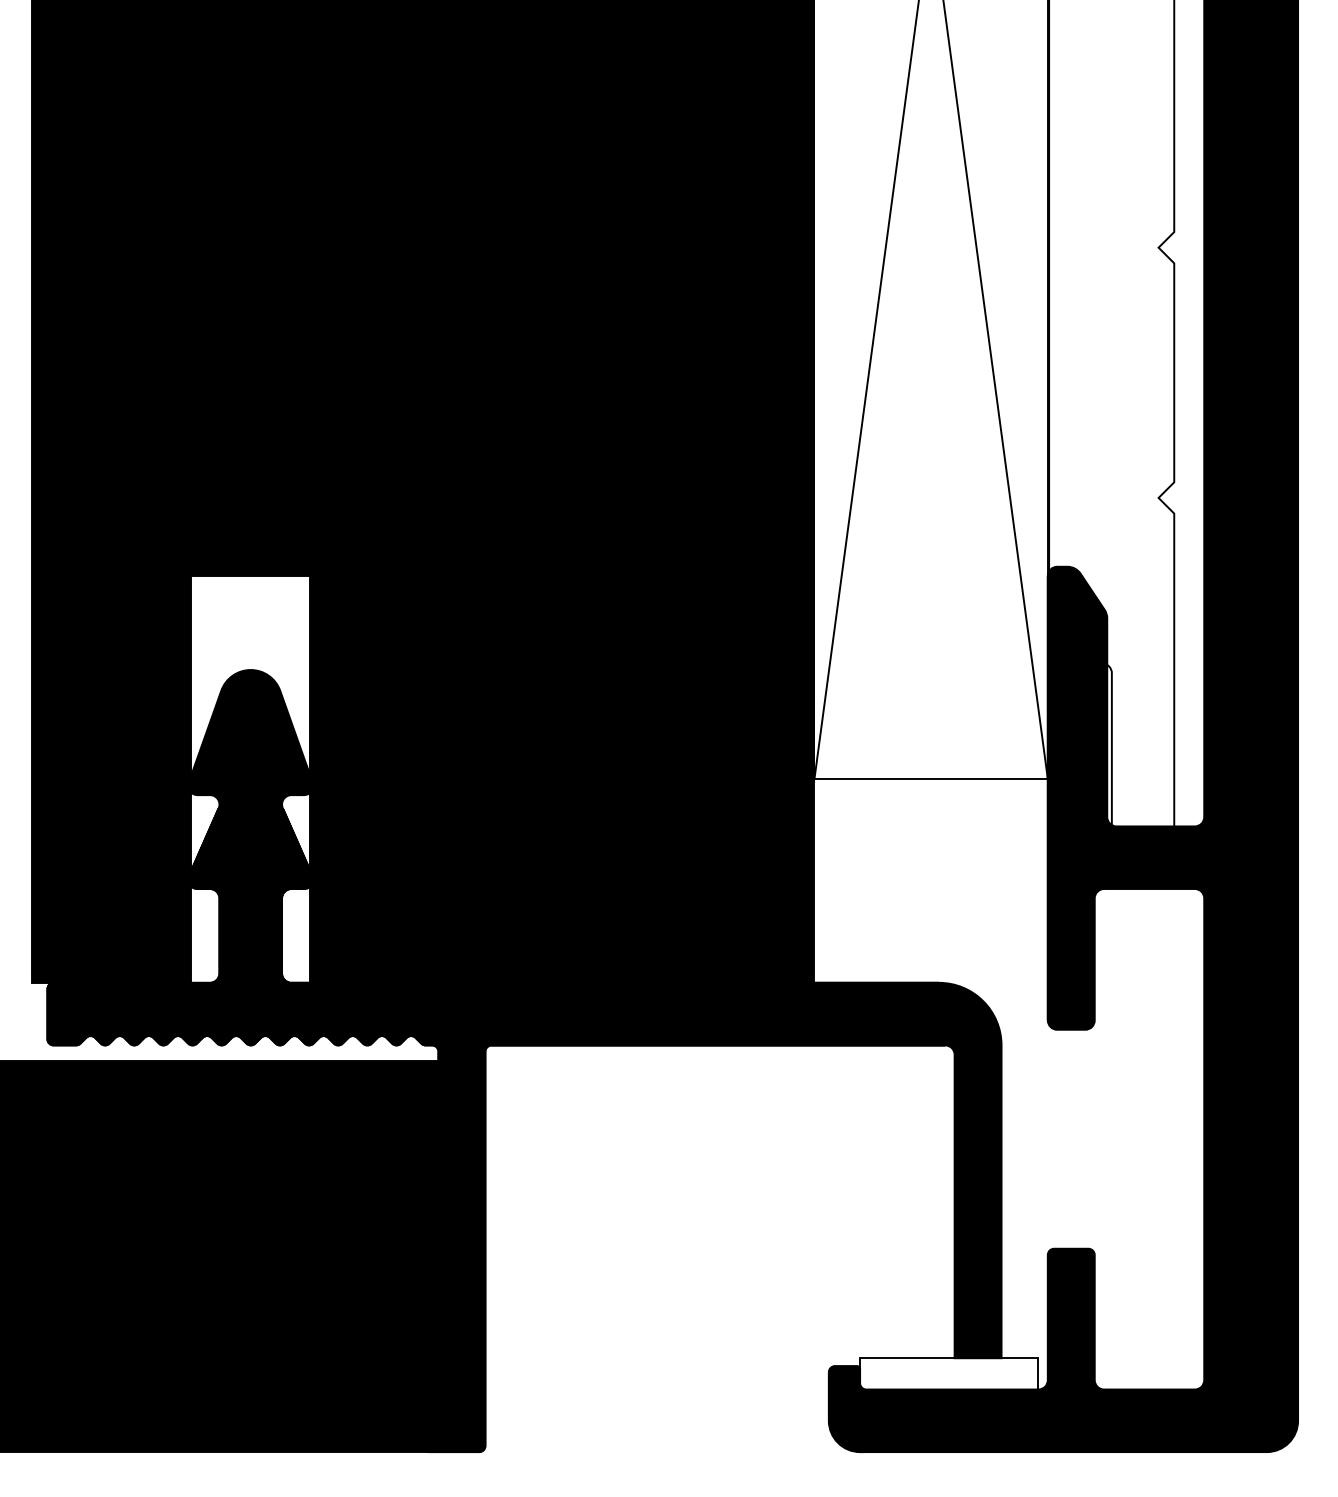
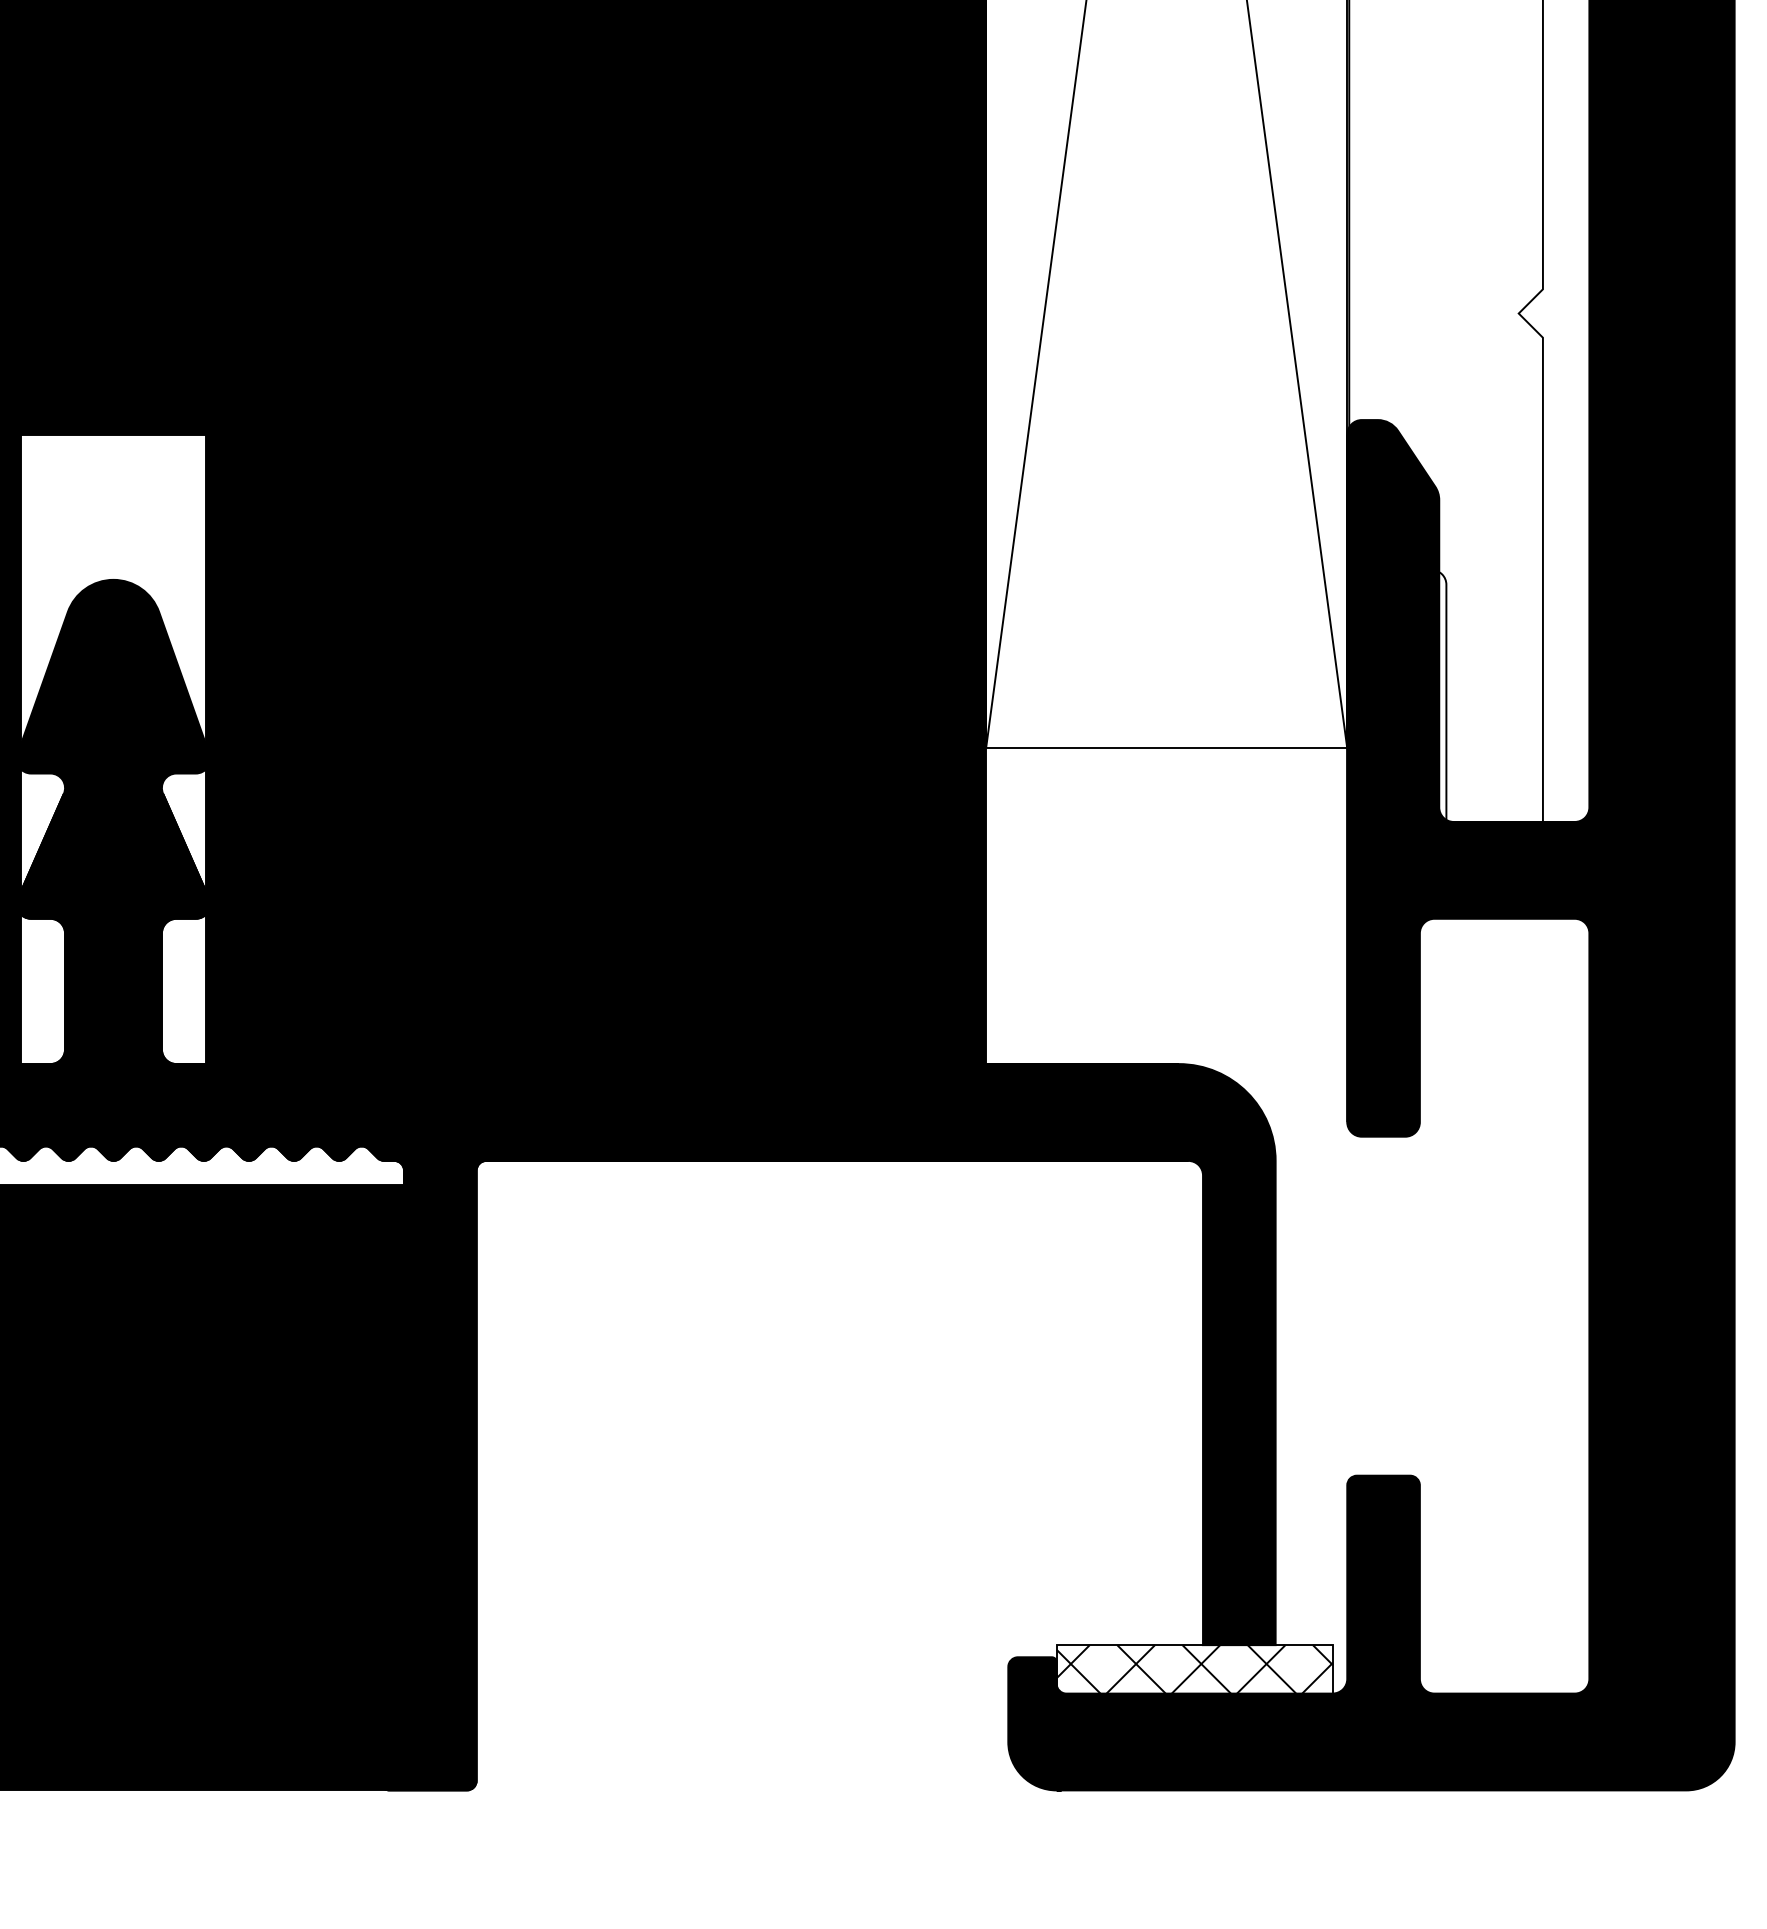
hatch: (949, 1373) -> (1195, 1668), added

